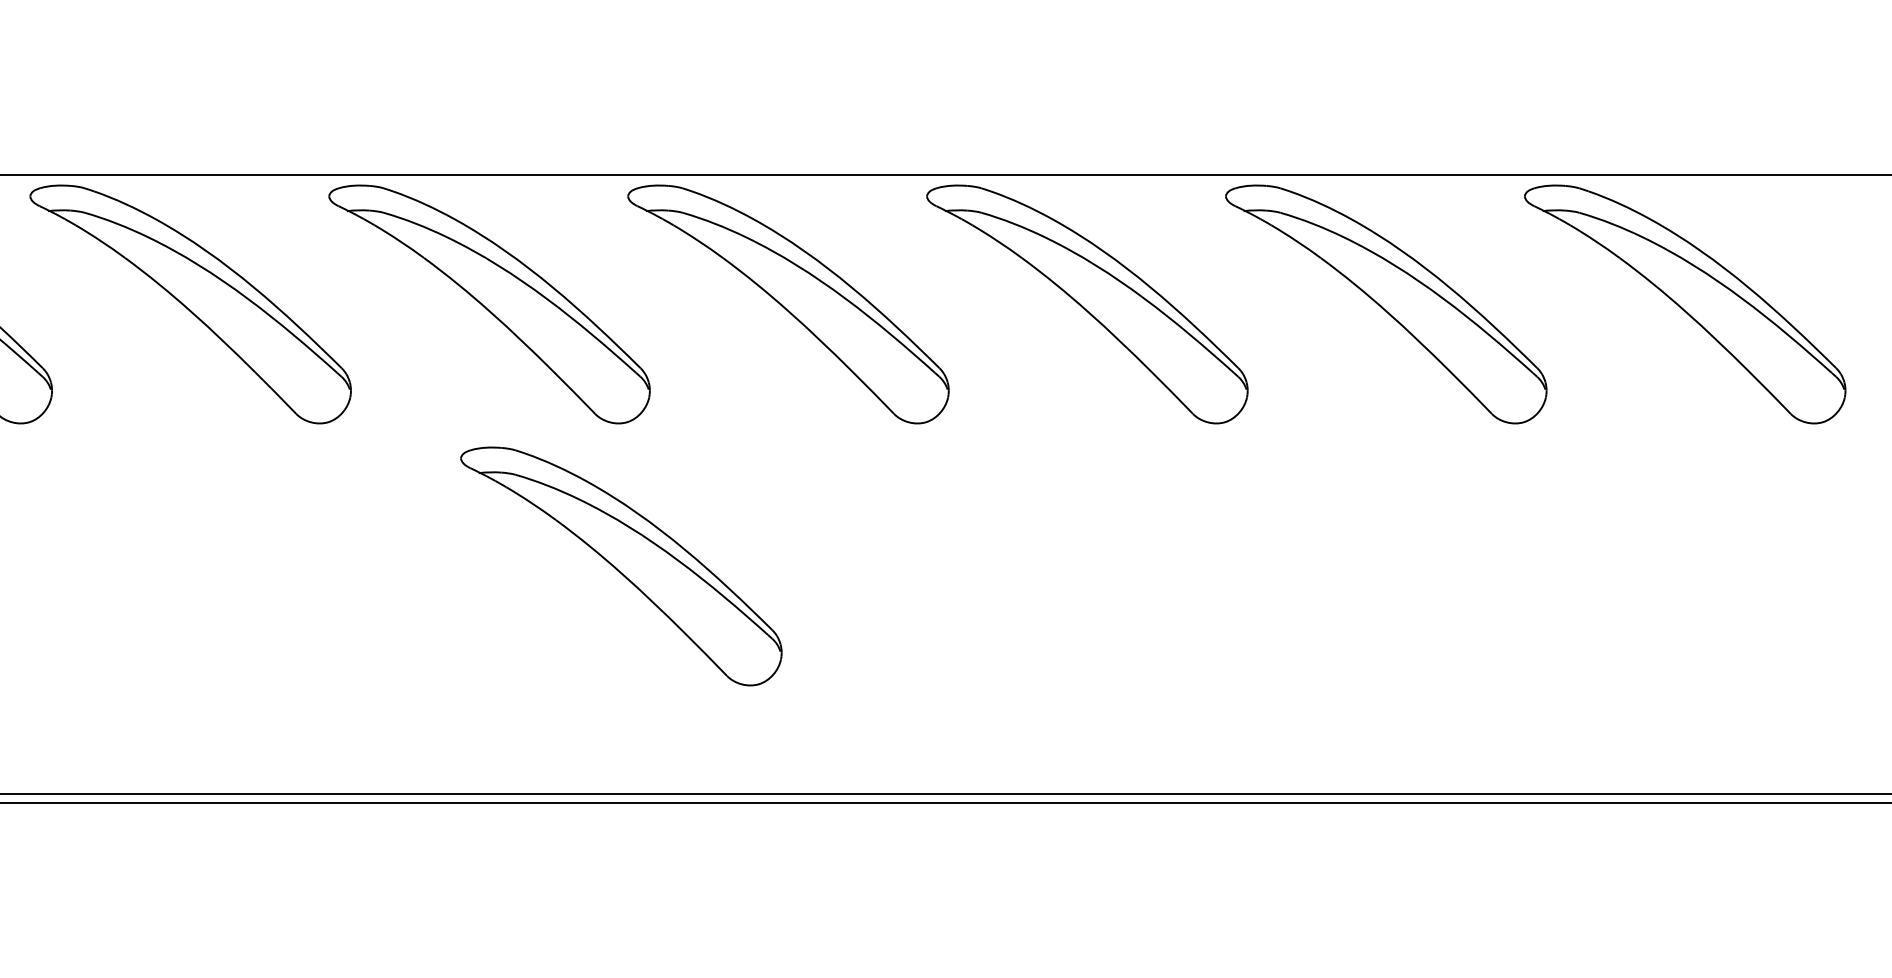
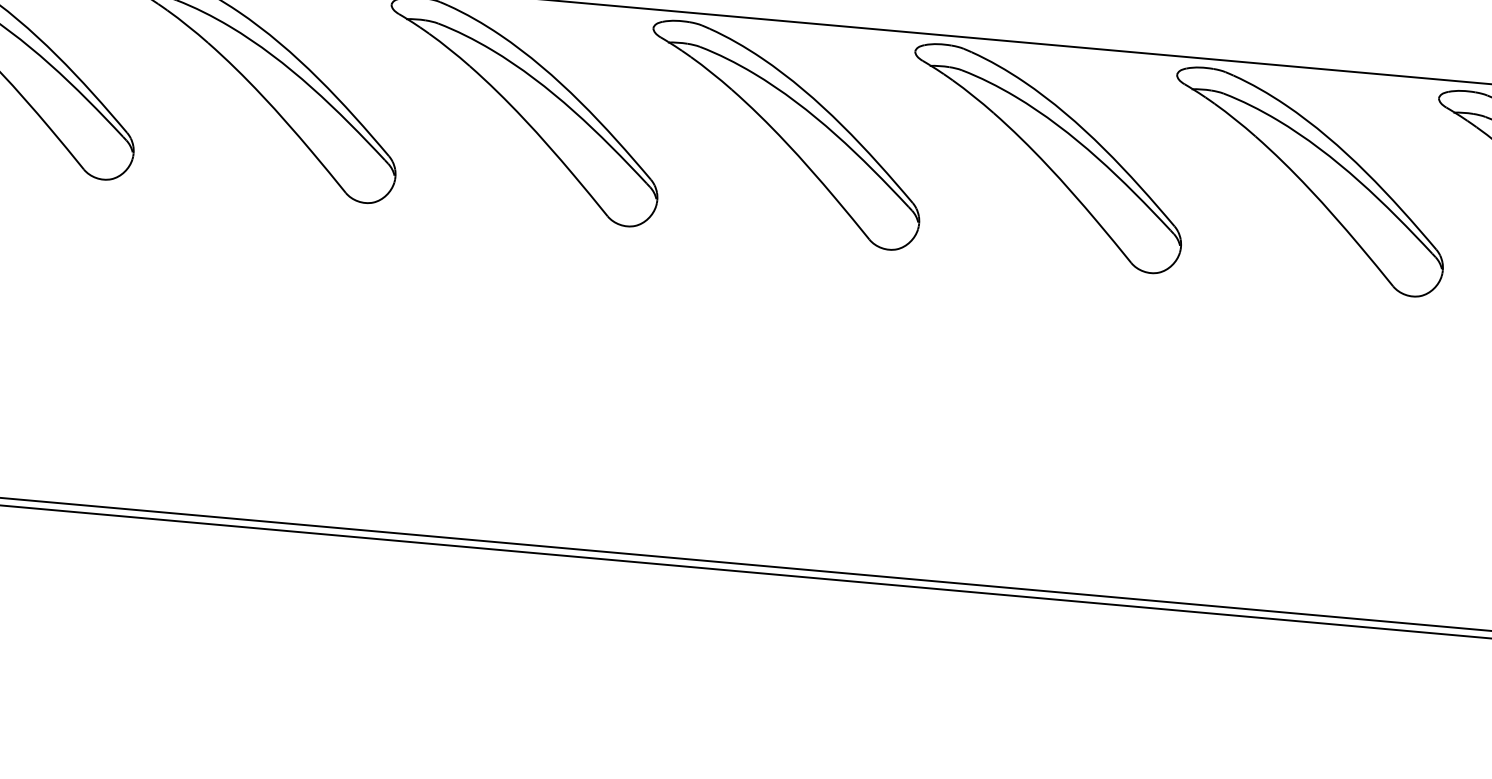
part: (621, 566) -> (618, 351), removed

